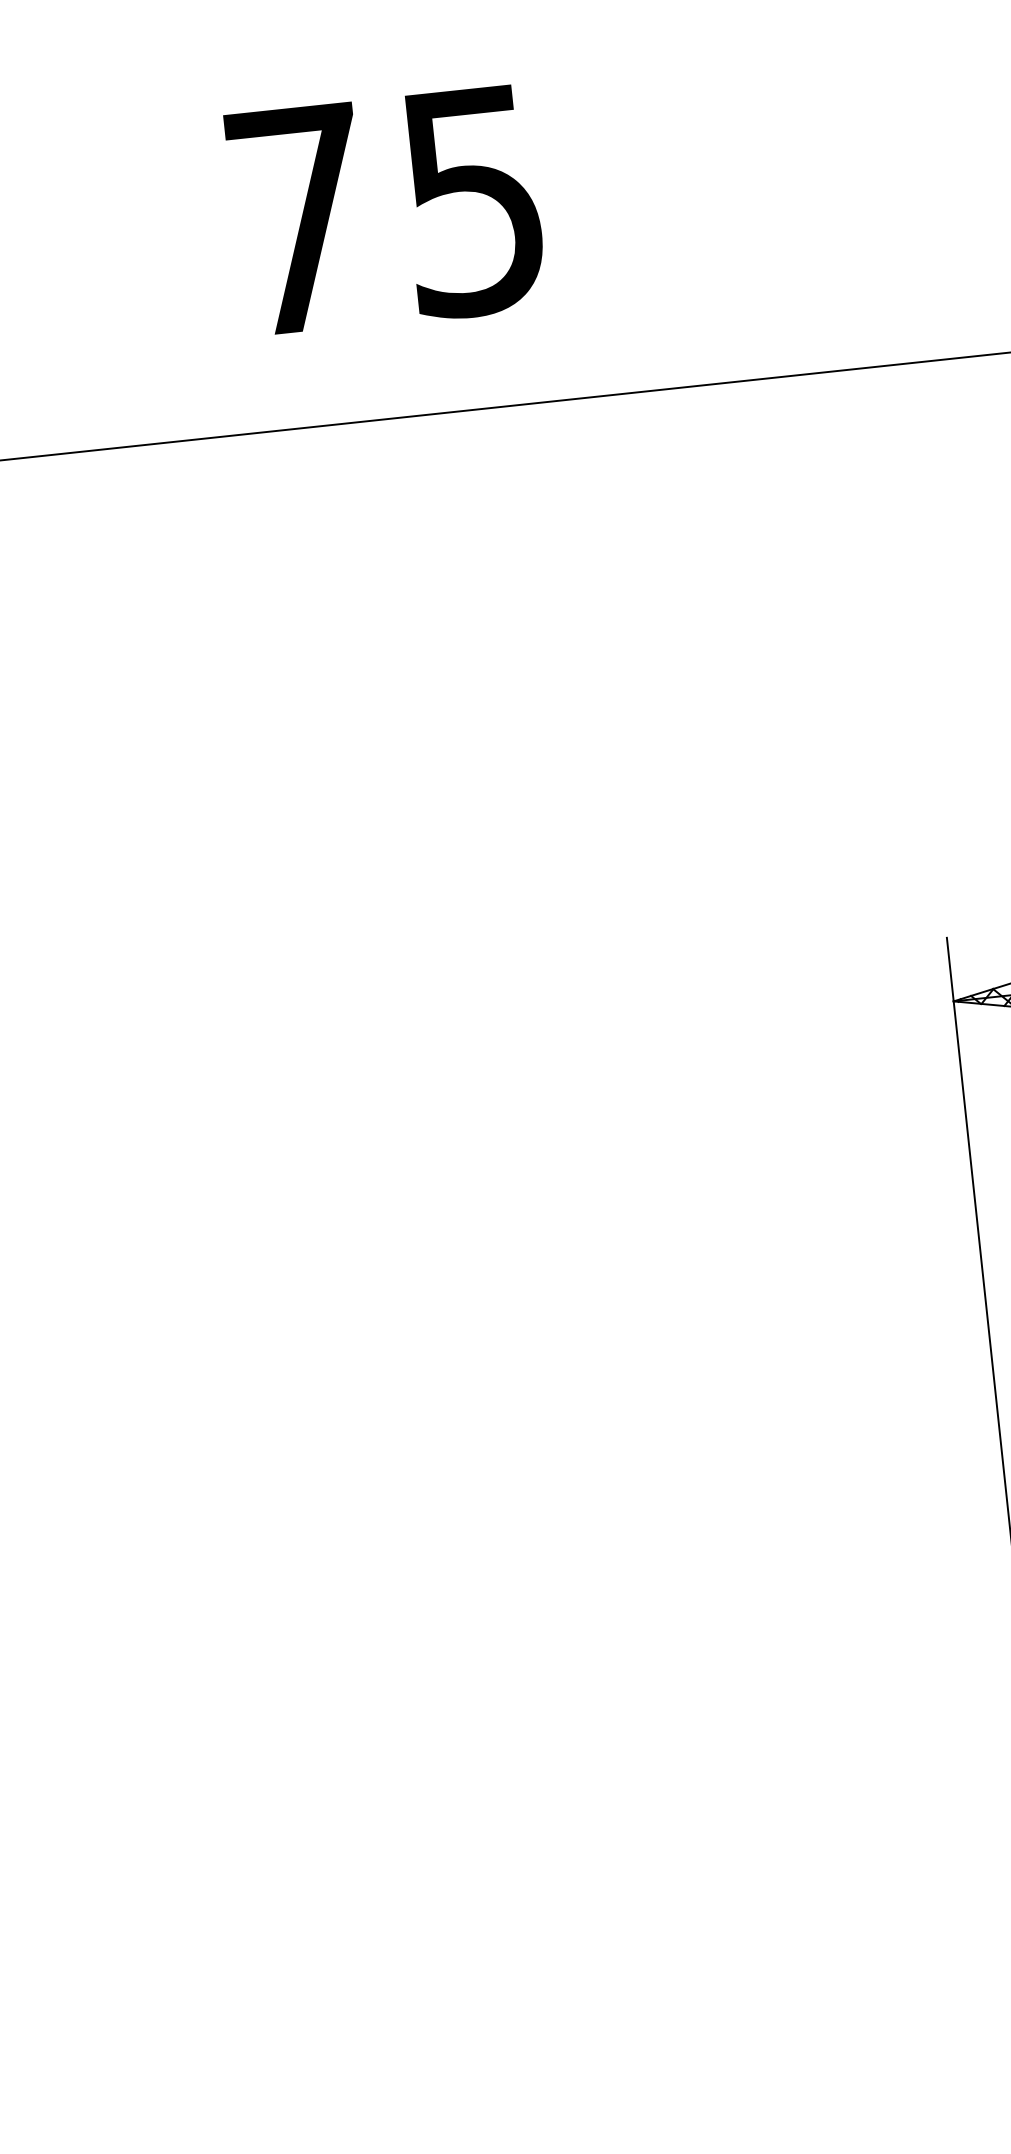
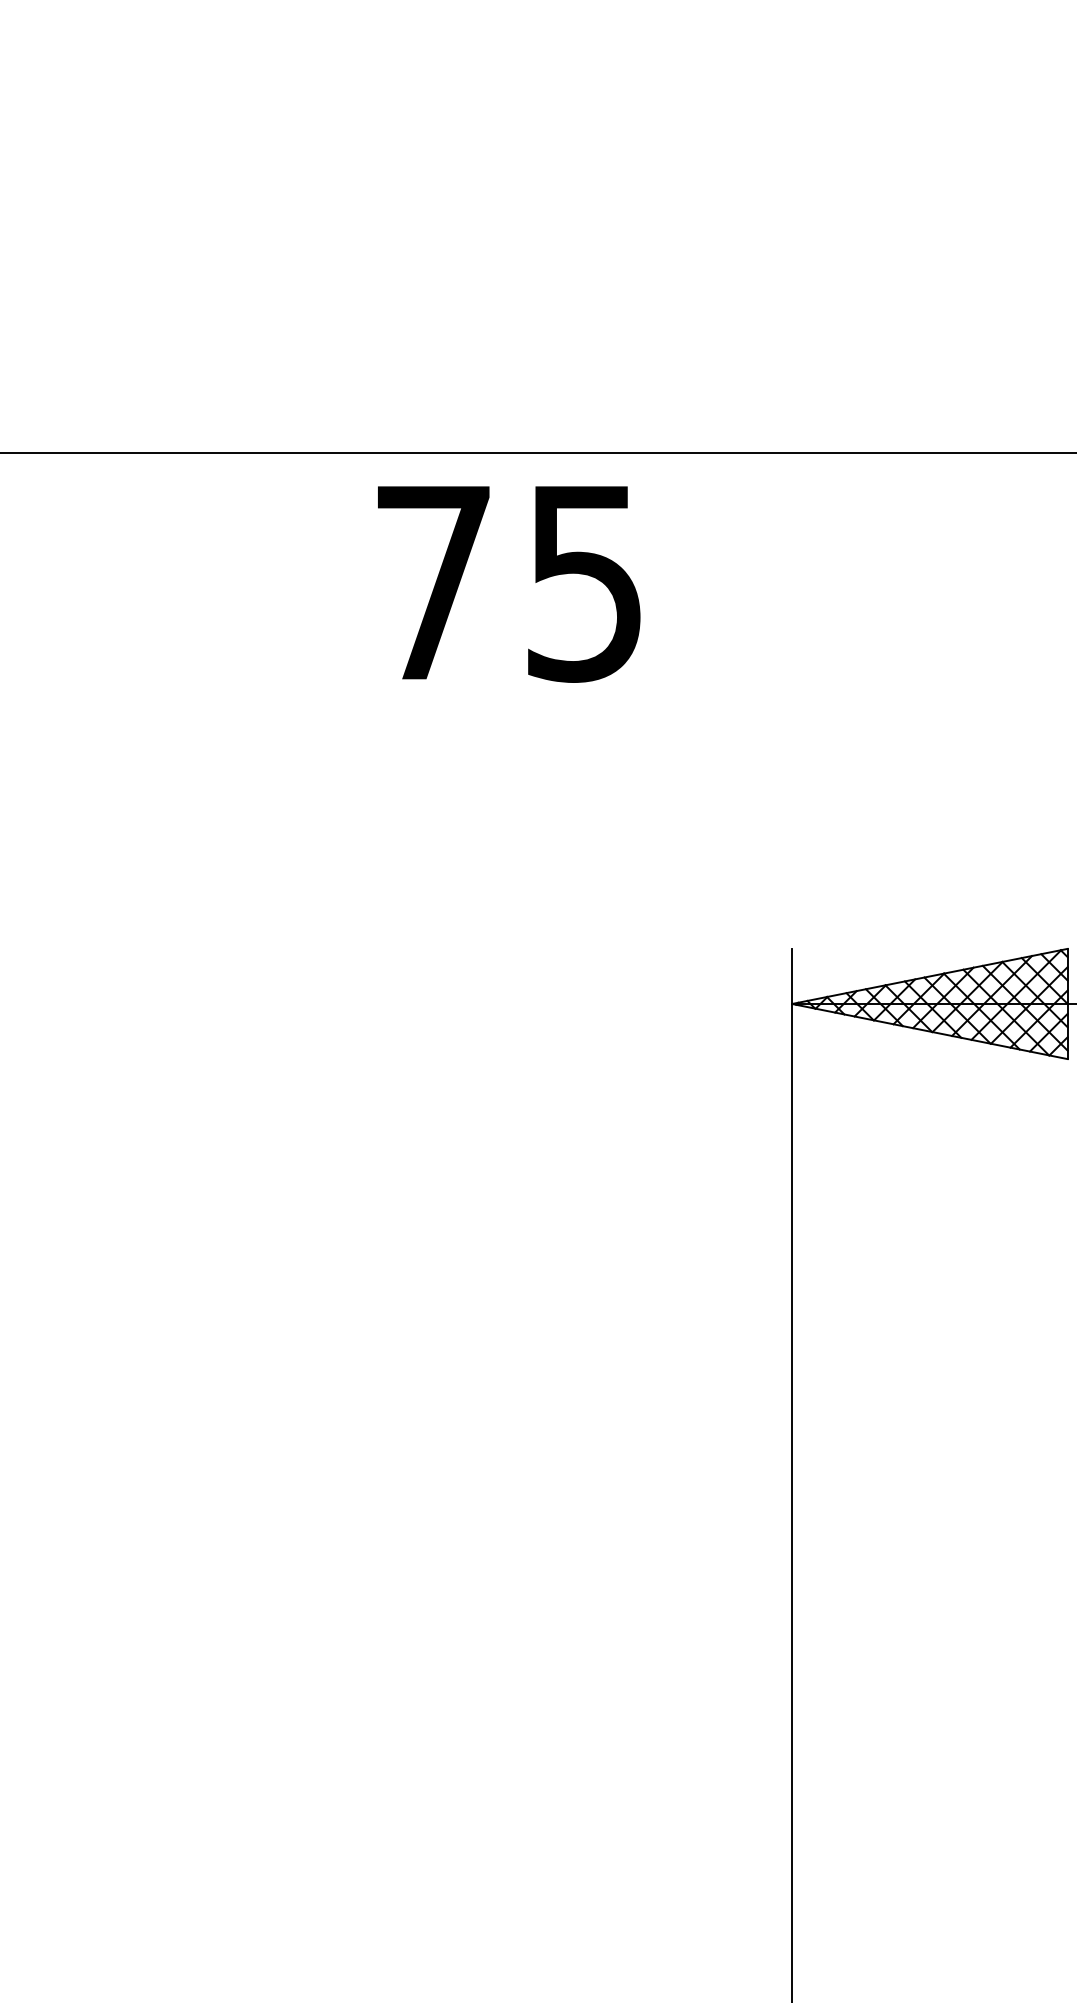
text: (386, 212) -> (509, 584), moved

